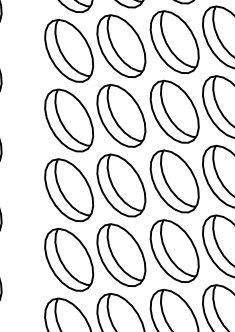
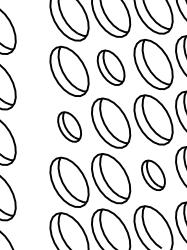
part: (121, 115) -> (111, 67), size x0.7
part: (69, 190) -> (69, 127), size x0.6
part: (174, 250) -> (153, 174), size x0.6

